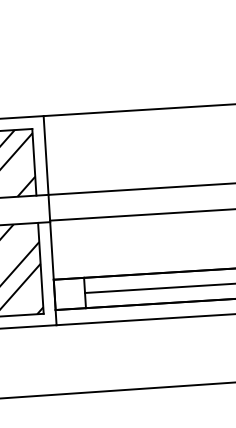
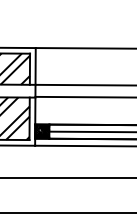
hatch: (70, 293) -> (42, 131), added

